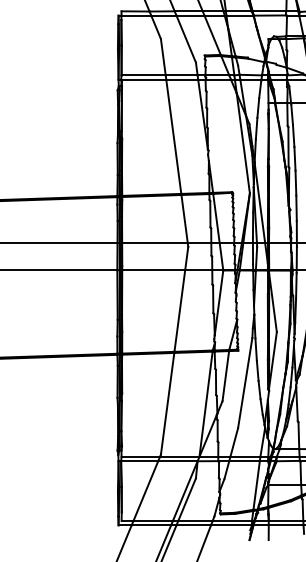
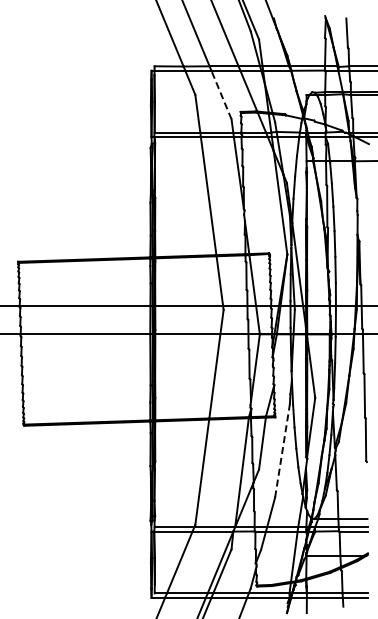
line: (186, 38) -> (221, 94), solid -> dashed
line: (245, 382) -> (282, 450), solid -> dashed

